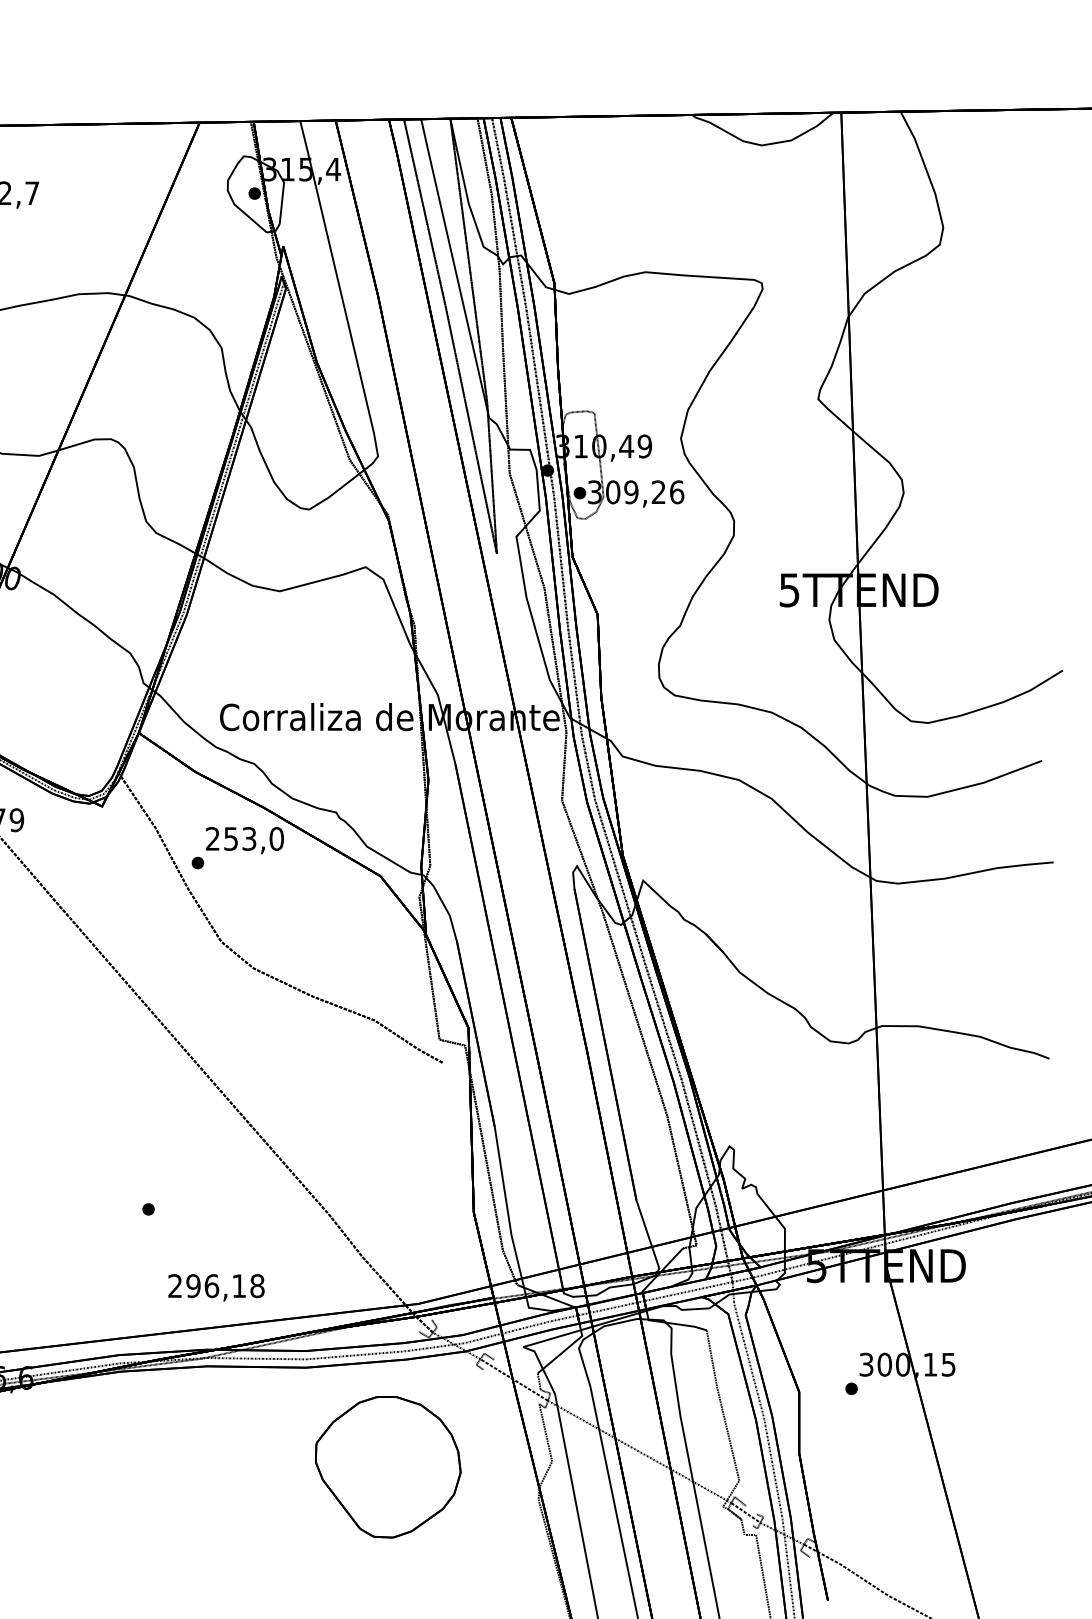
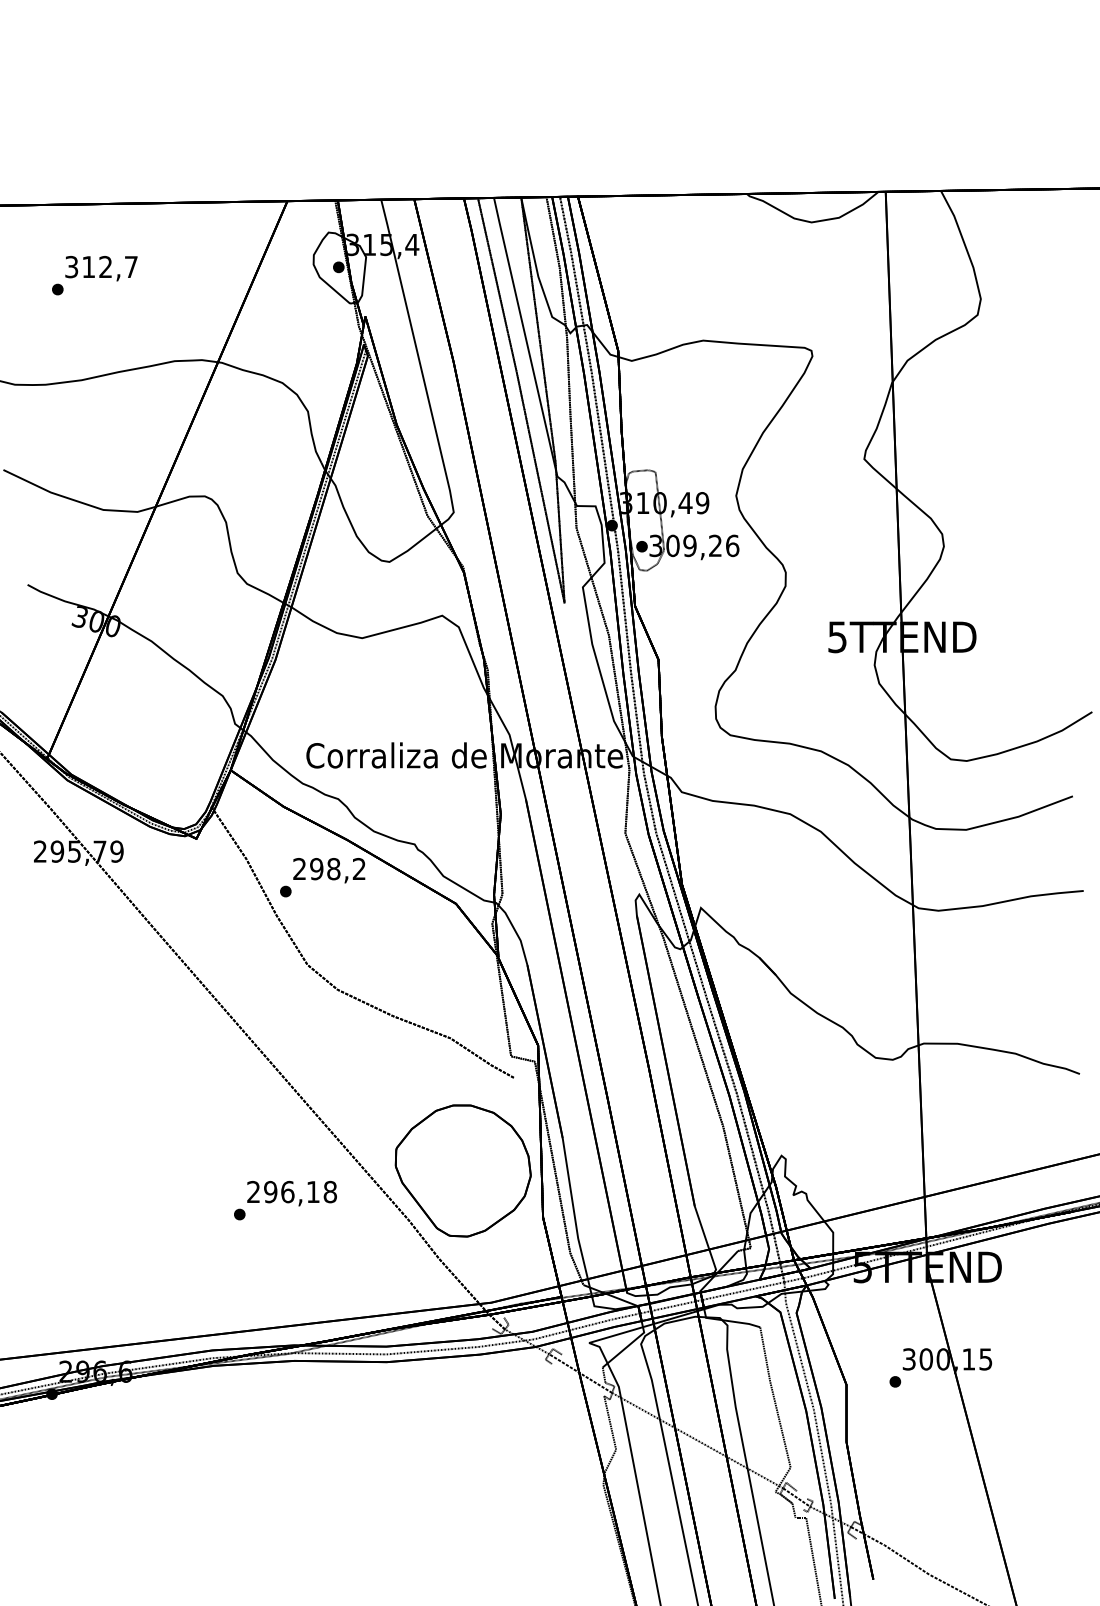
text: (254, 839) -> (338, 869), 253,0 -> 298,2
text: (215, 1287) -> (291, 1193), moved
part: (387, 1466) -> (462, 1170), moved

